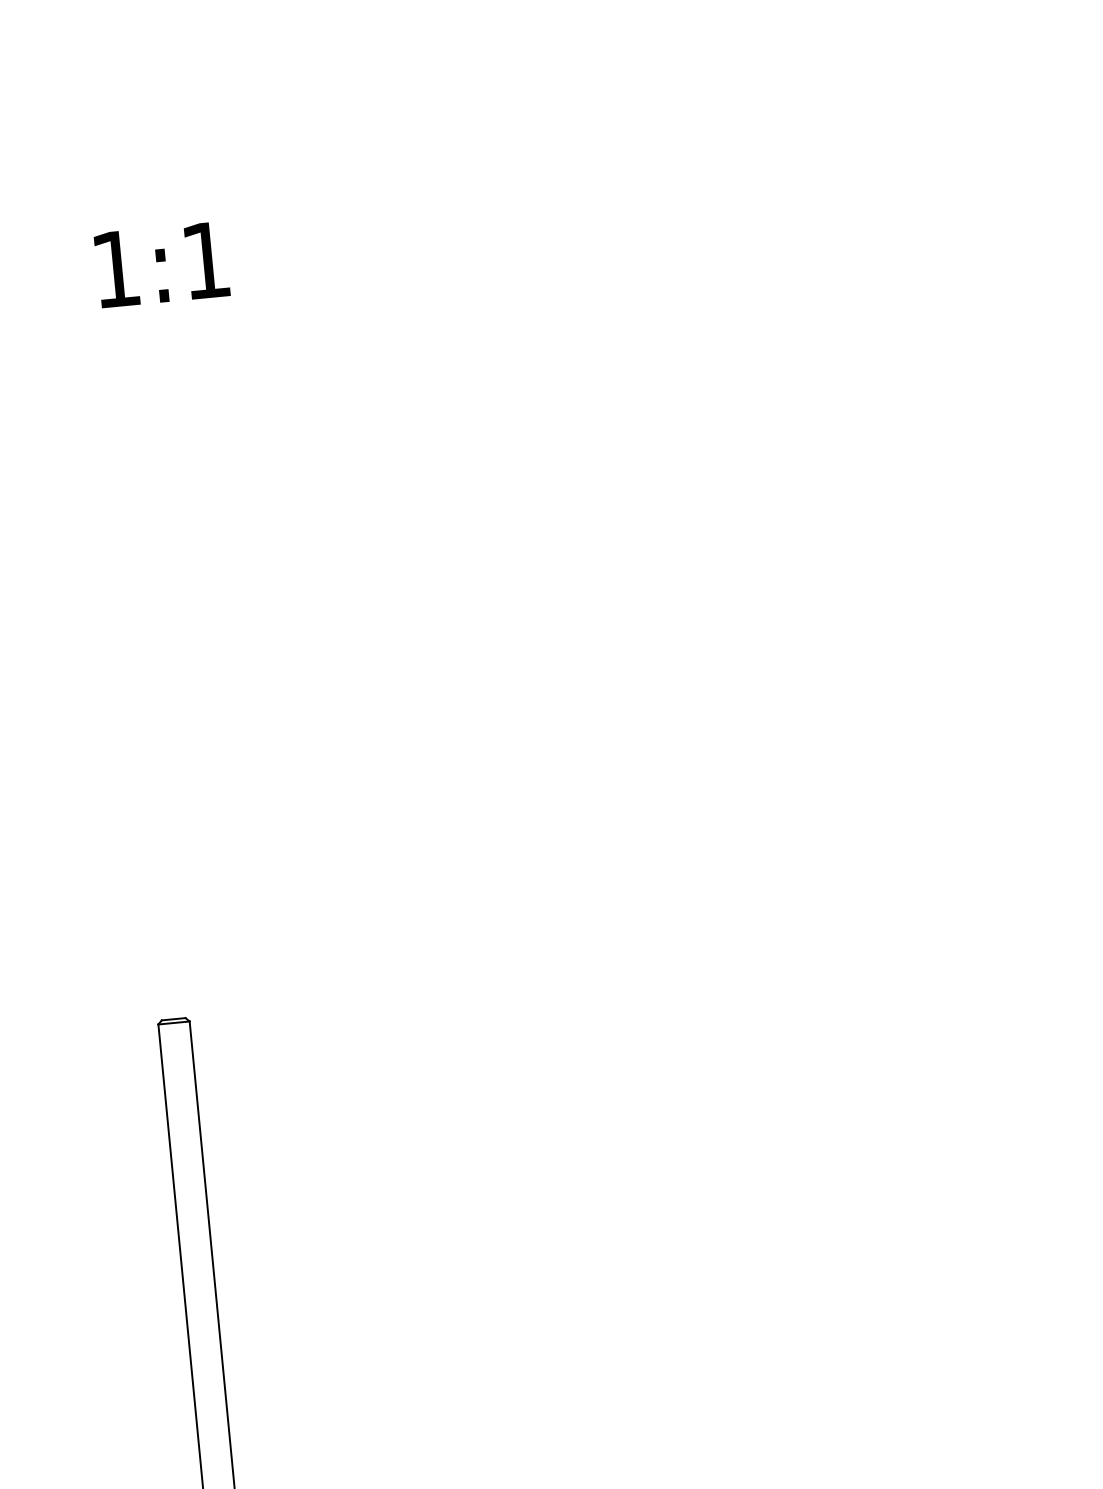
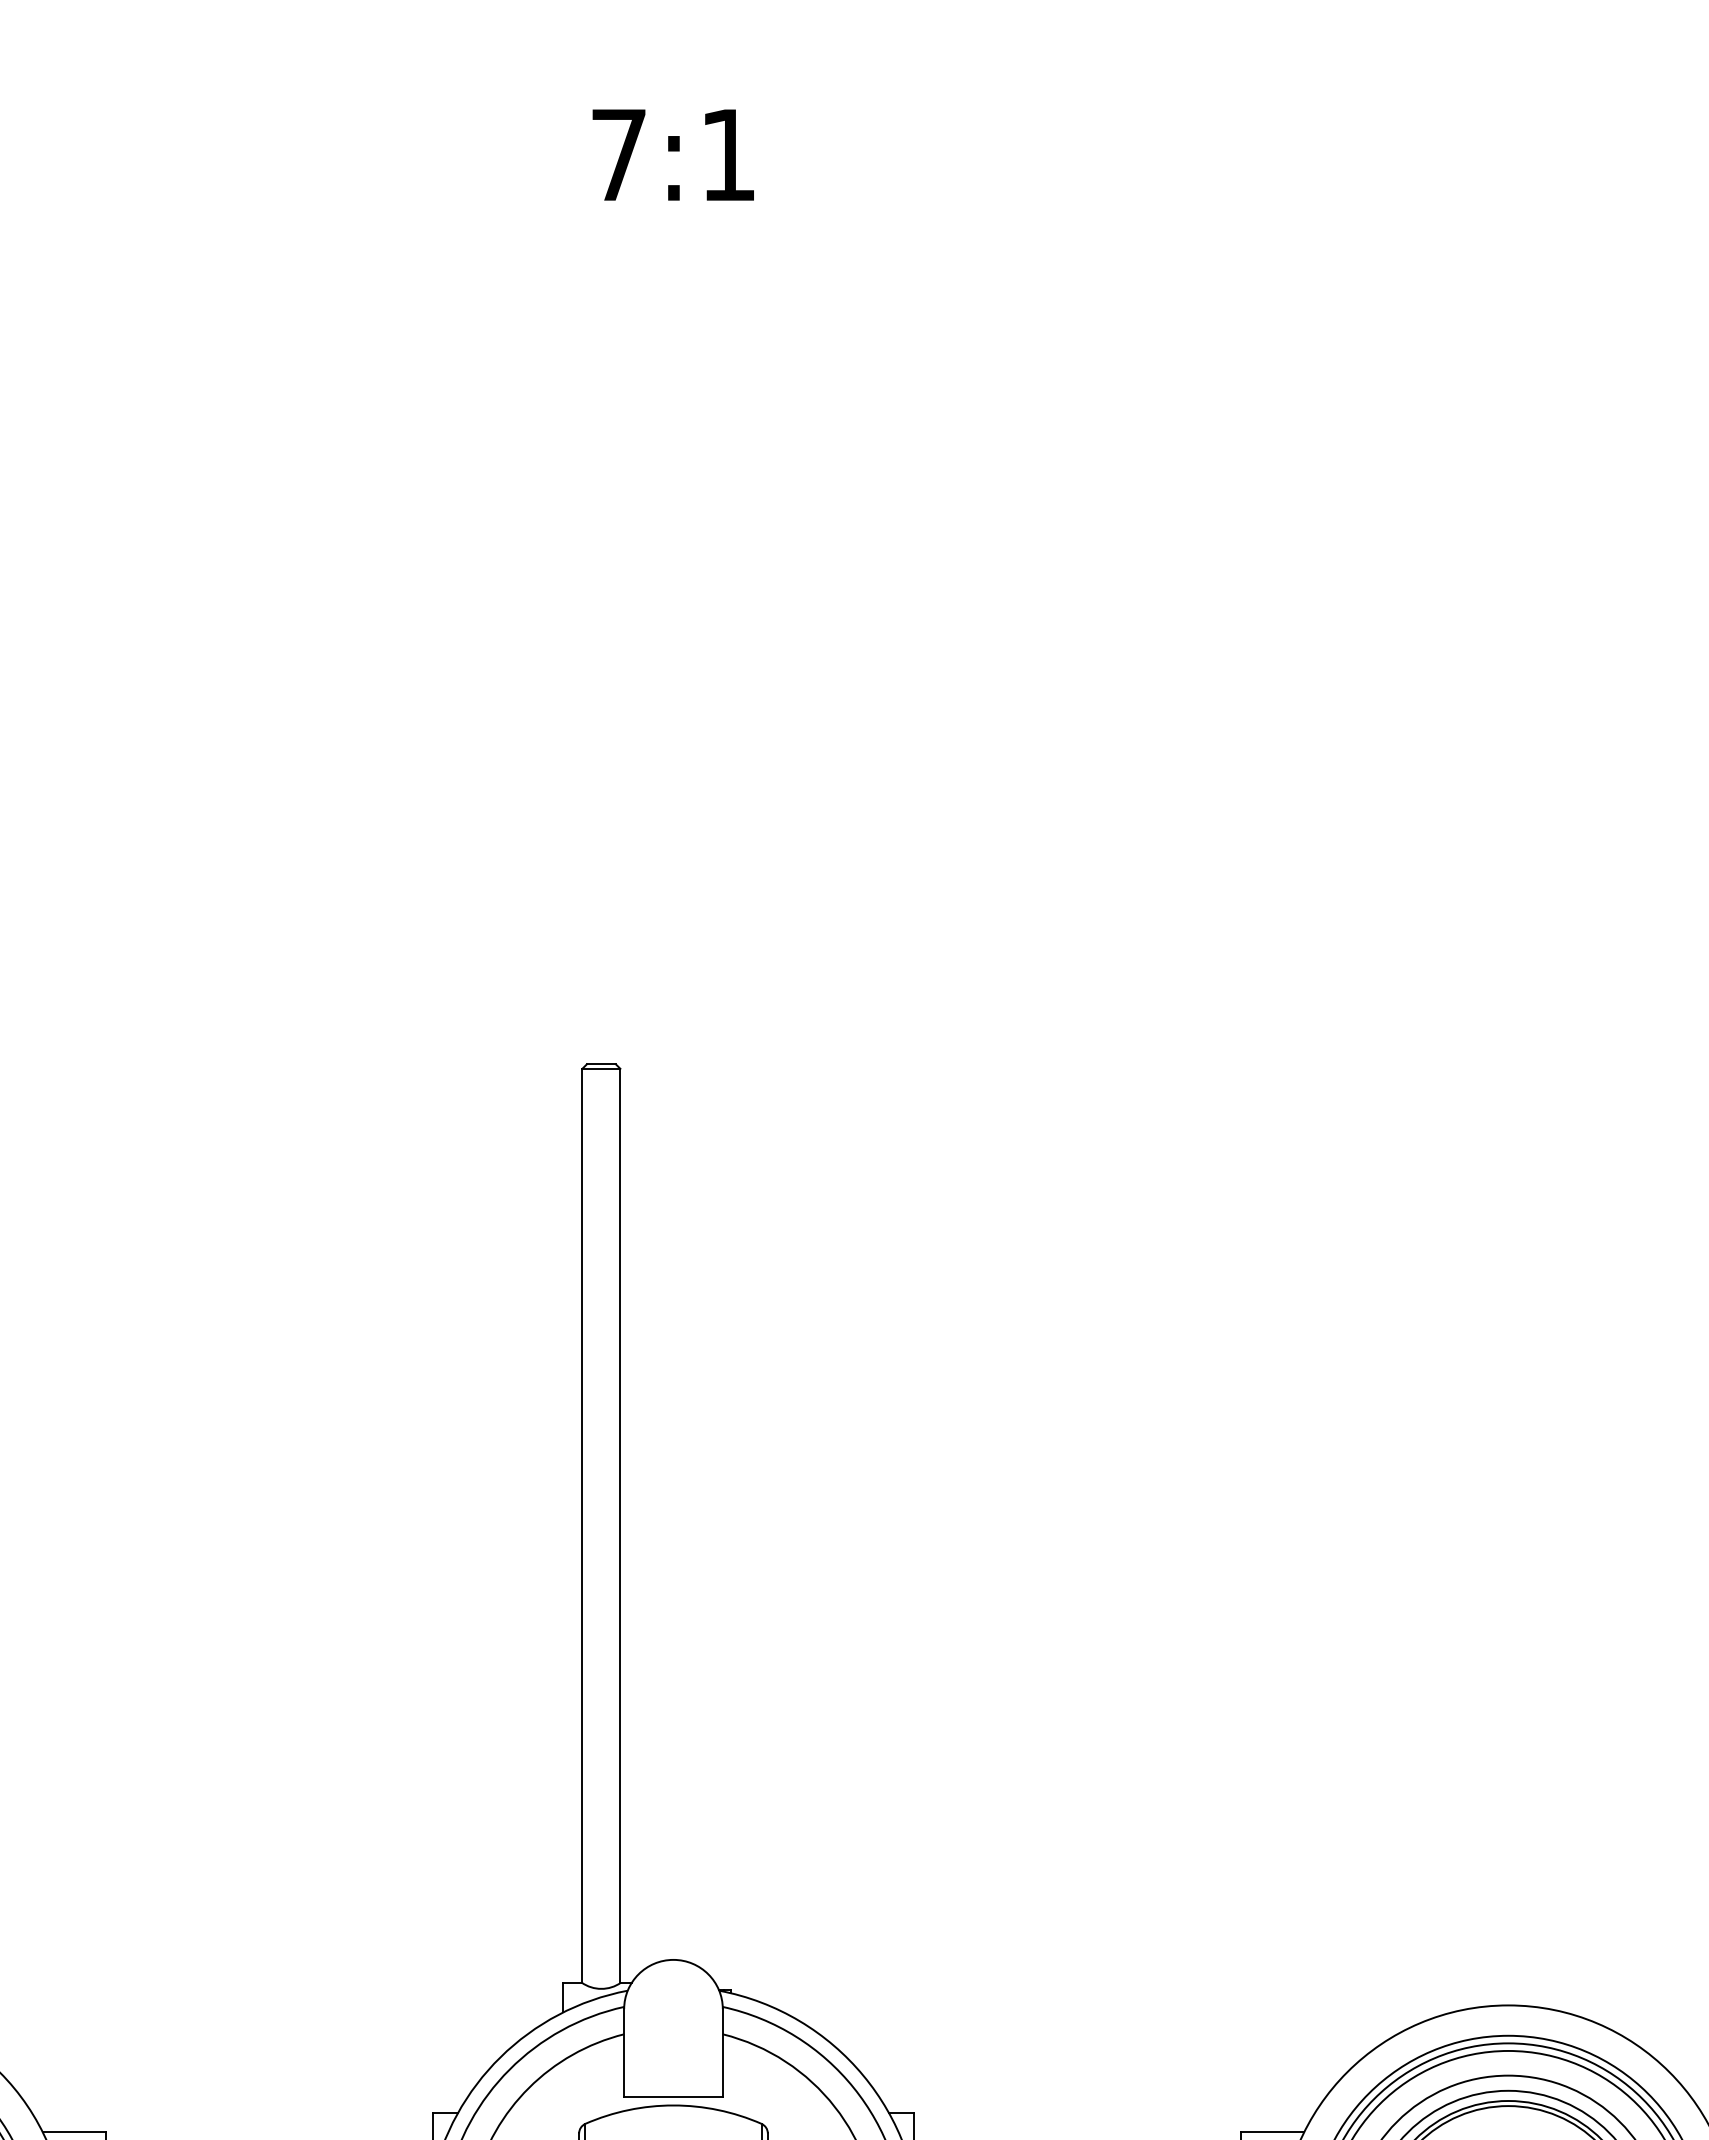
text: (115, 268) -> (618, 154), 1:1 -> 7:1

